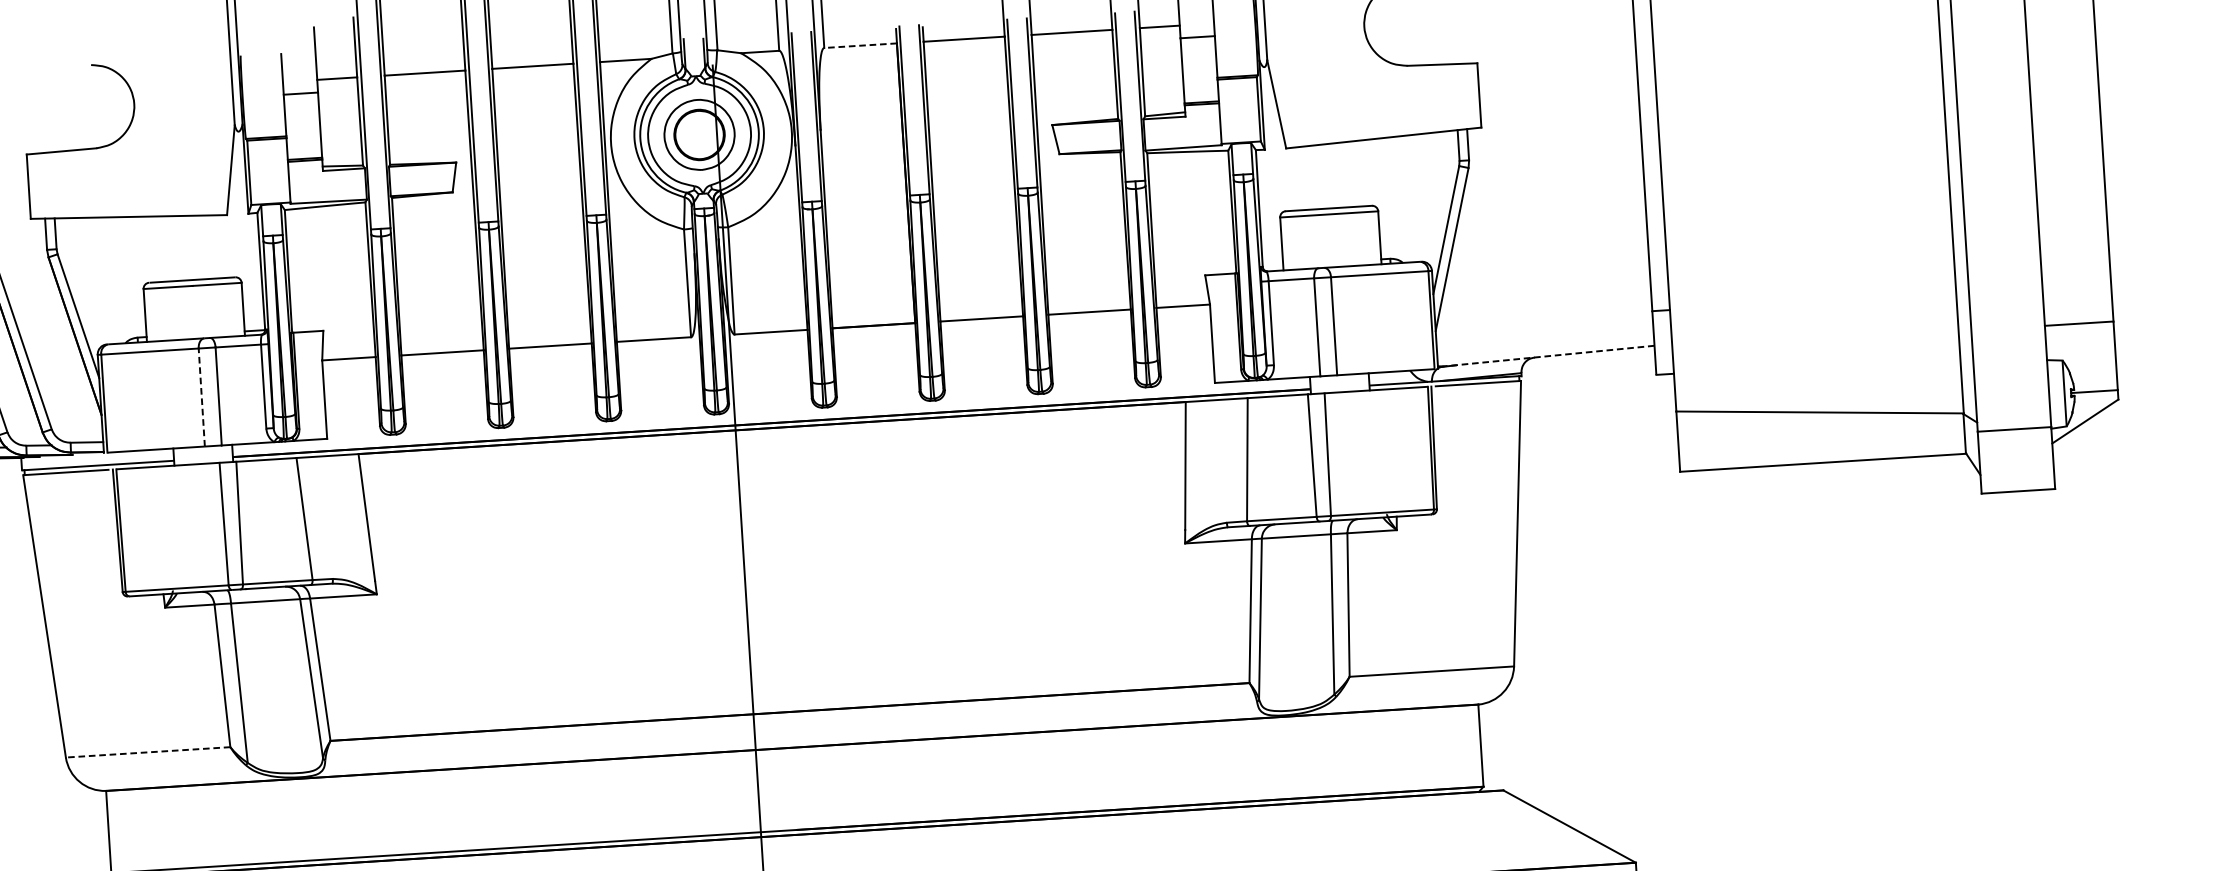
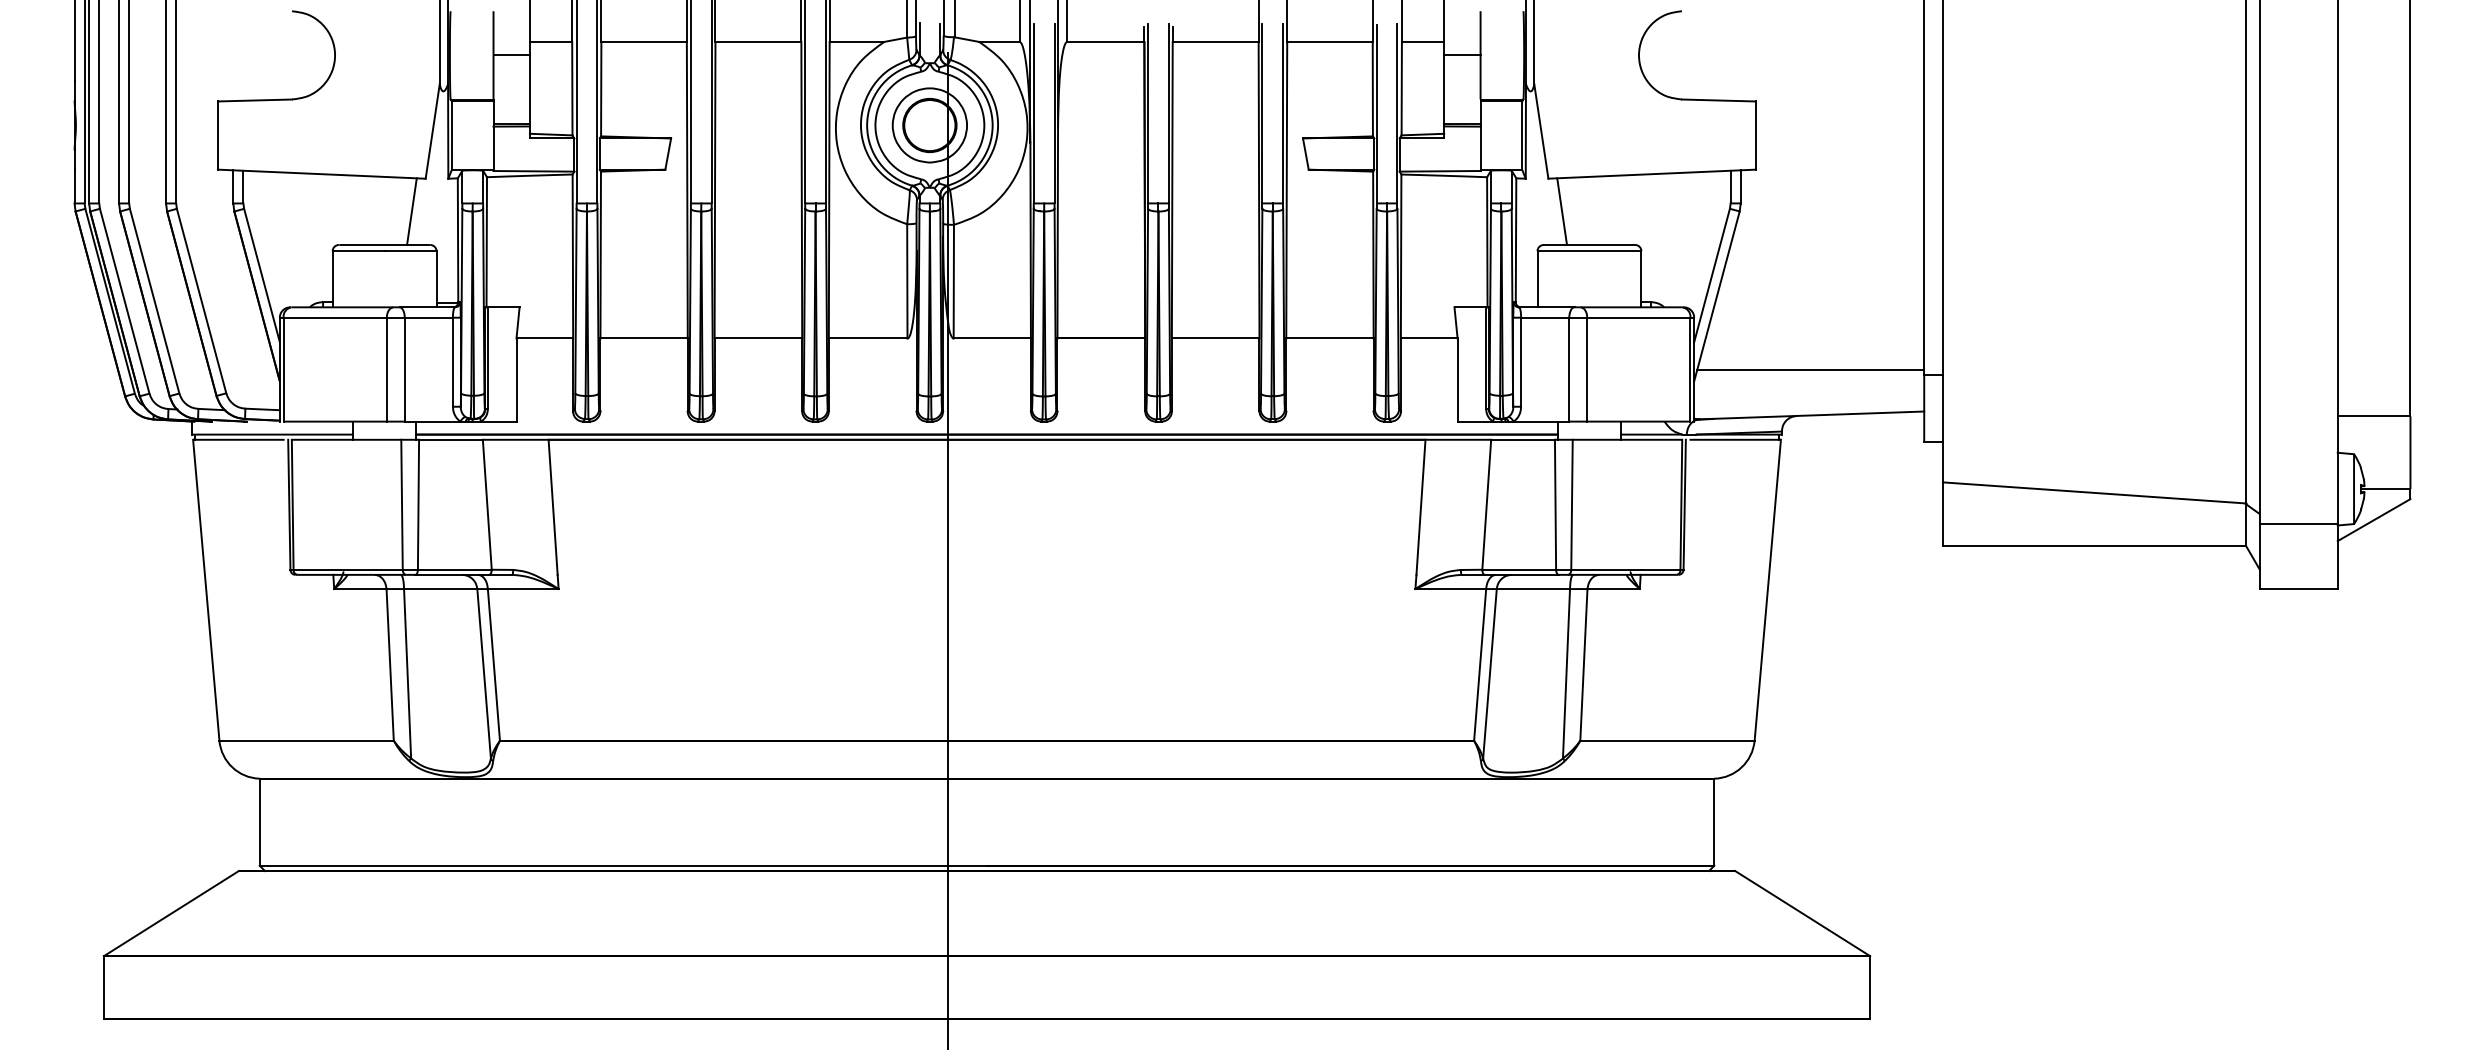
line: (860, 45) -> (1105, 41), dashed -> solid
line: (1301, 178) -> (1562, 211), added
line: (215, 246) -> (411, 211), added
line: (1544, 312) -> (1810, 369), added
line: (1548, 356) -> (1811, 415), dashed -> solid
line: (201, 397) -> (386, 369), dashed -> solid
line: (147, 752) -> (306, 740), dashed -> solid

